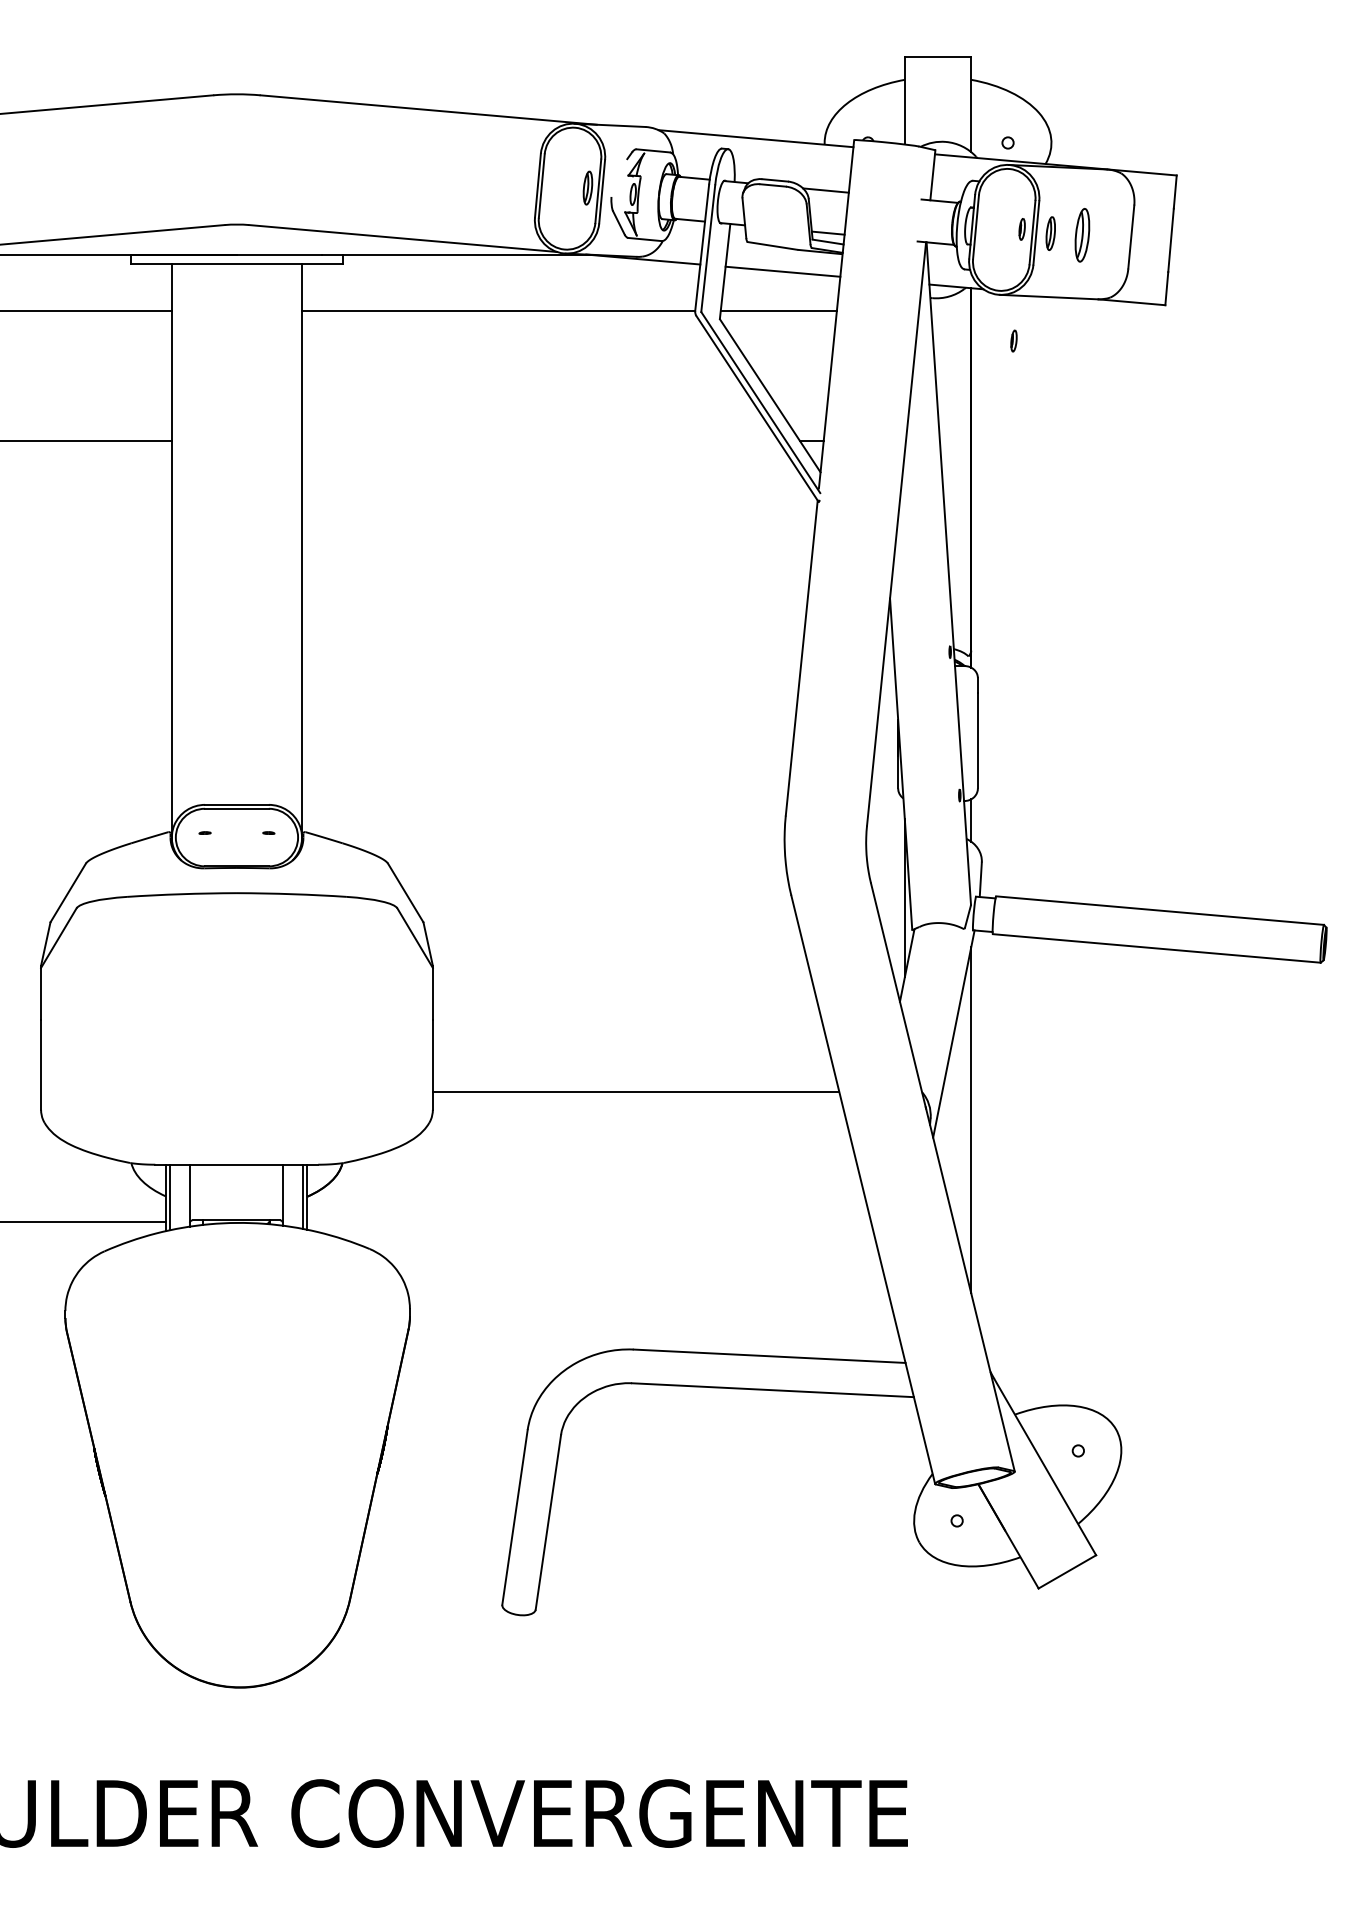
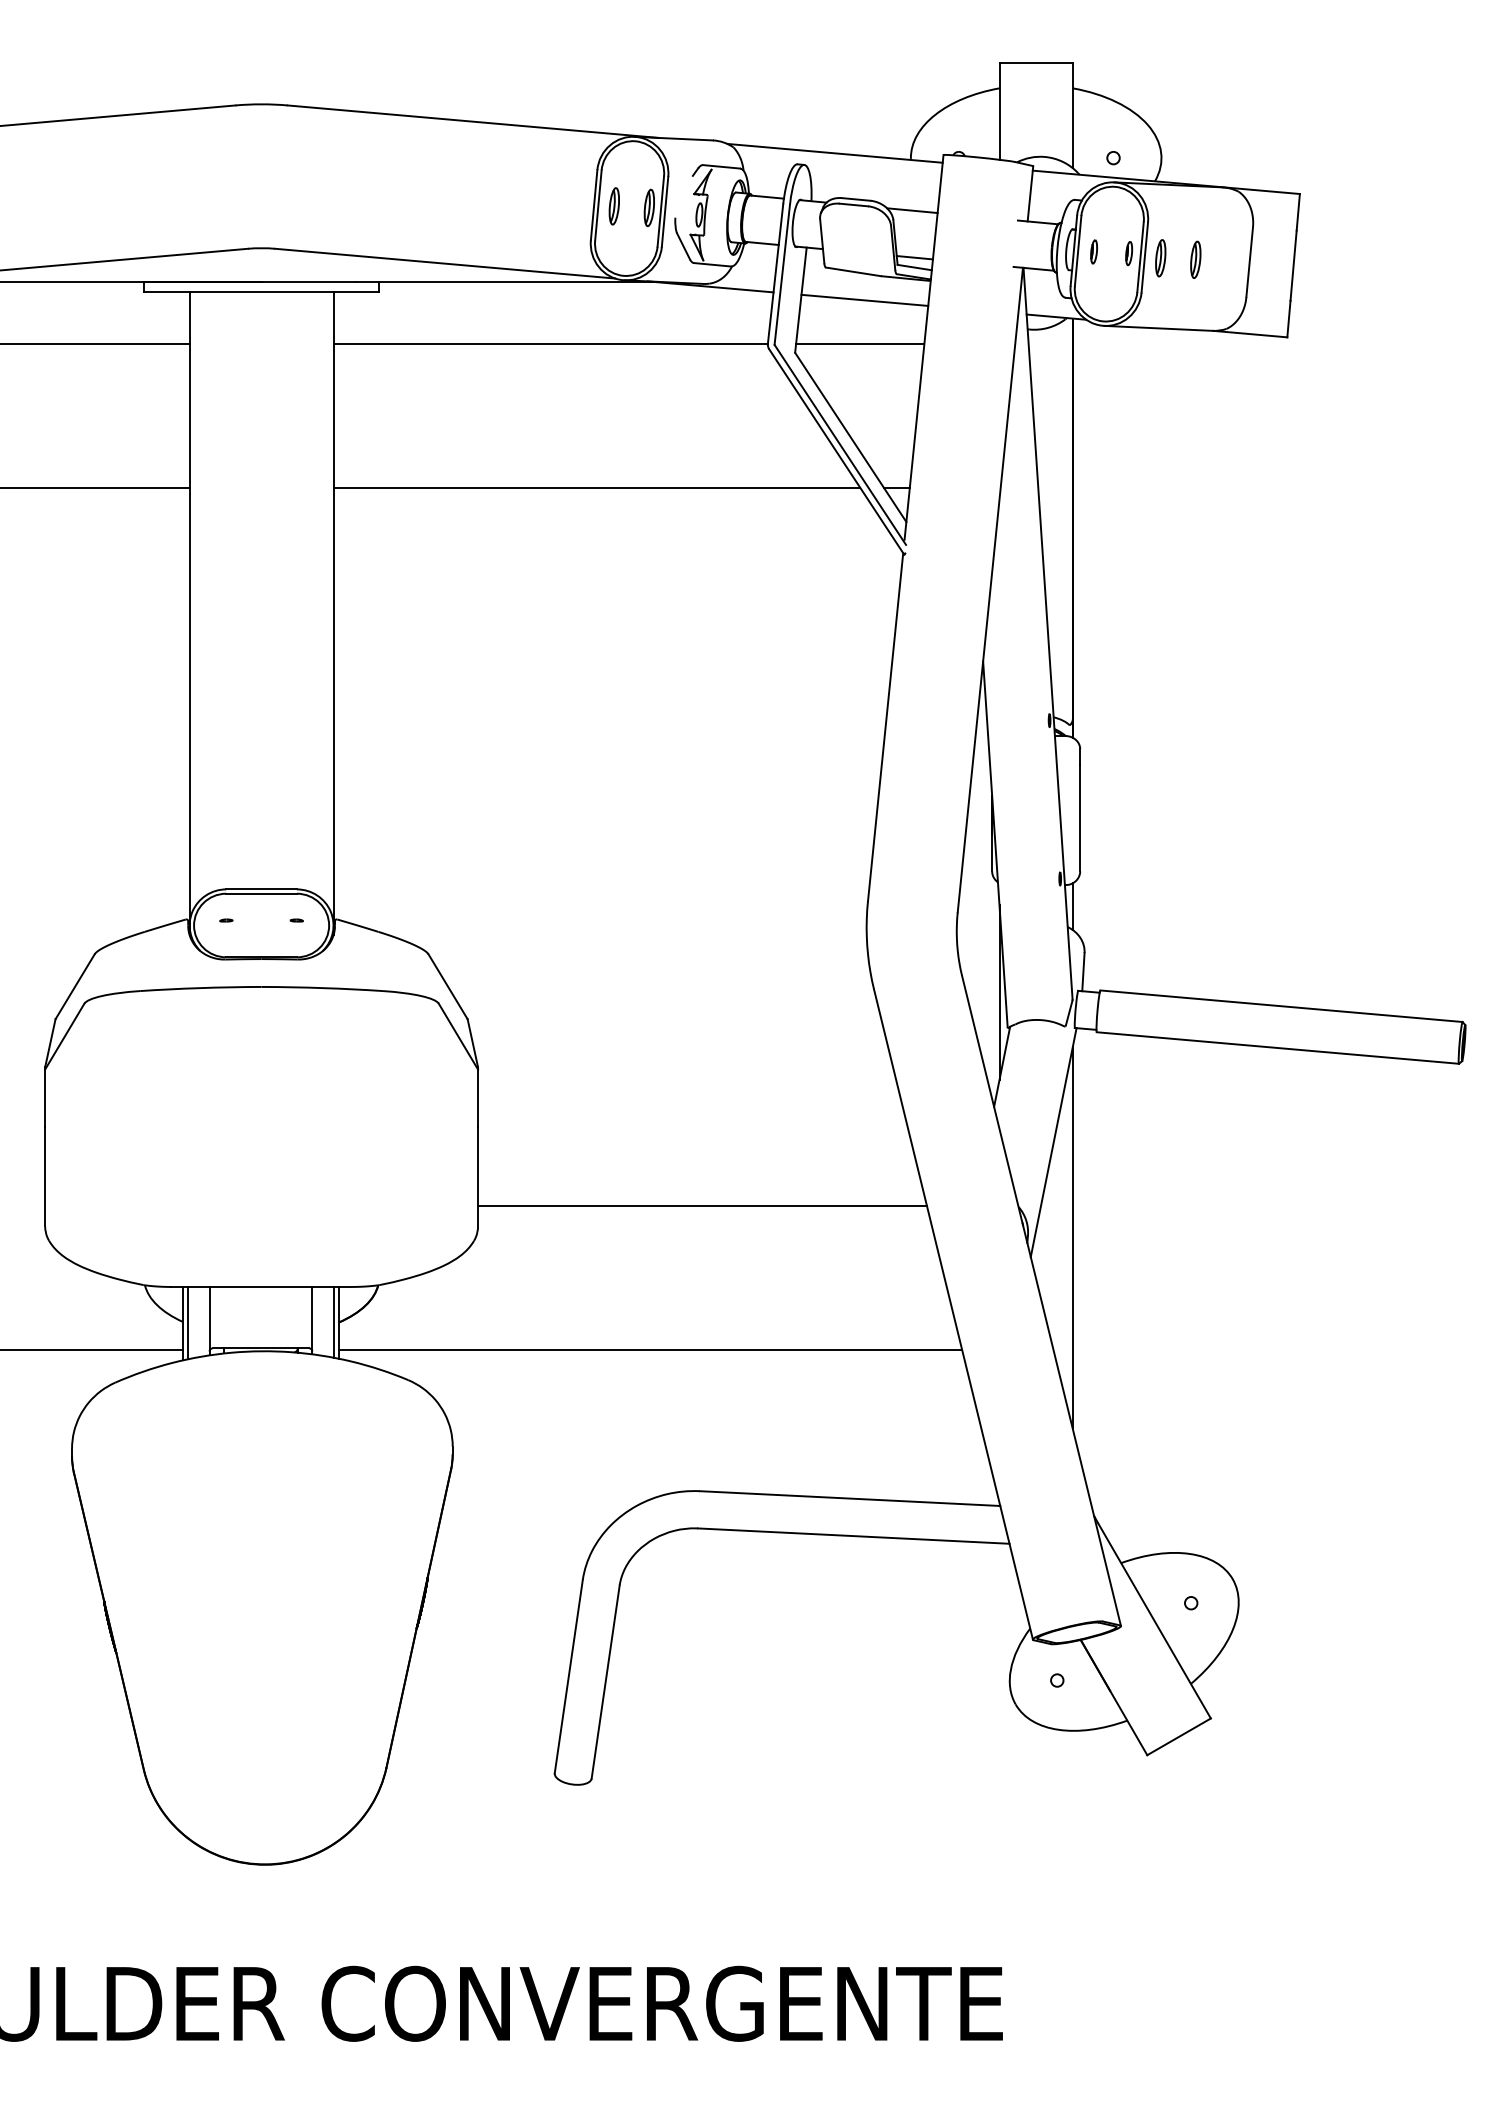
part: (555, 186) -> (613, 206), added
part: (1082, 234) -> (1195, 259), size x0.62
part: (1013, 340) -> (1093, 251), moved
line: (540, 441) -> (596, 487), added
line: (588, 1222) -> (650, 1350), added

